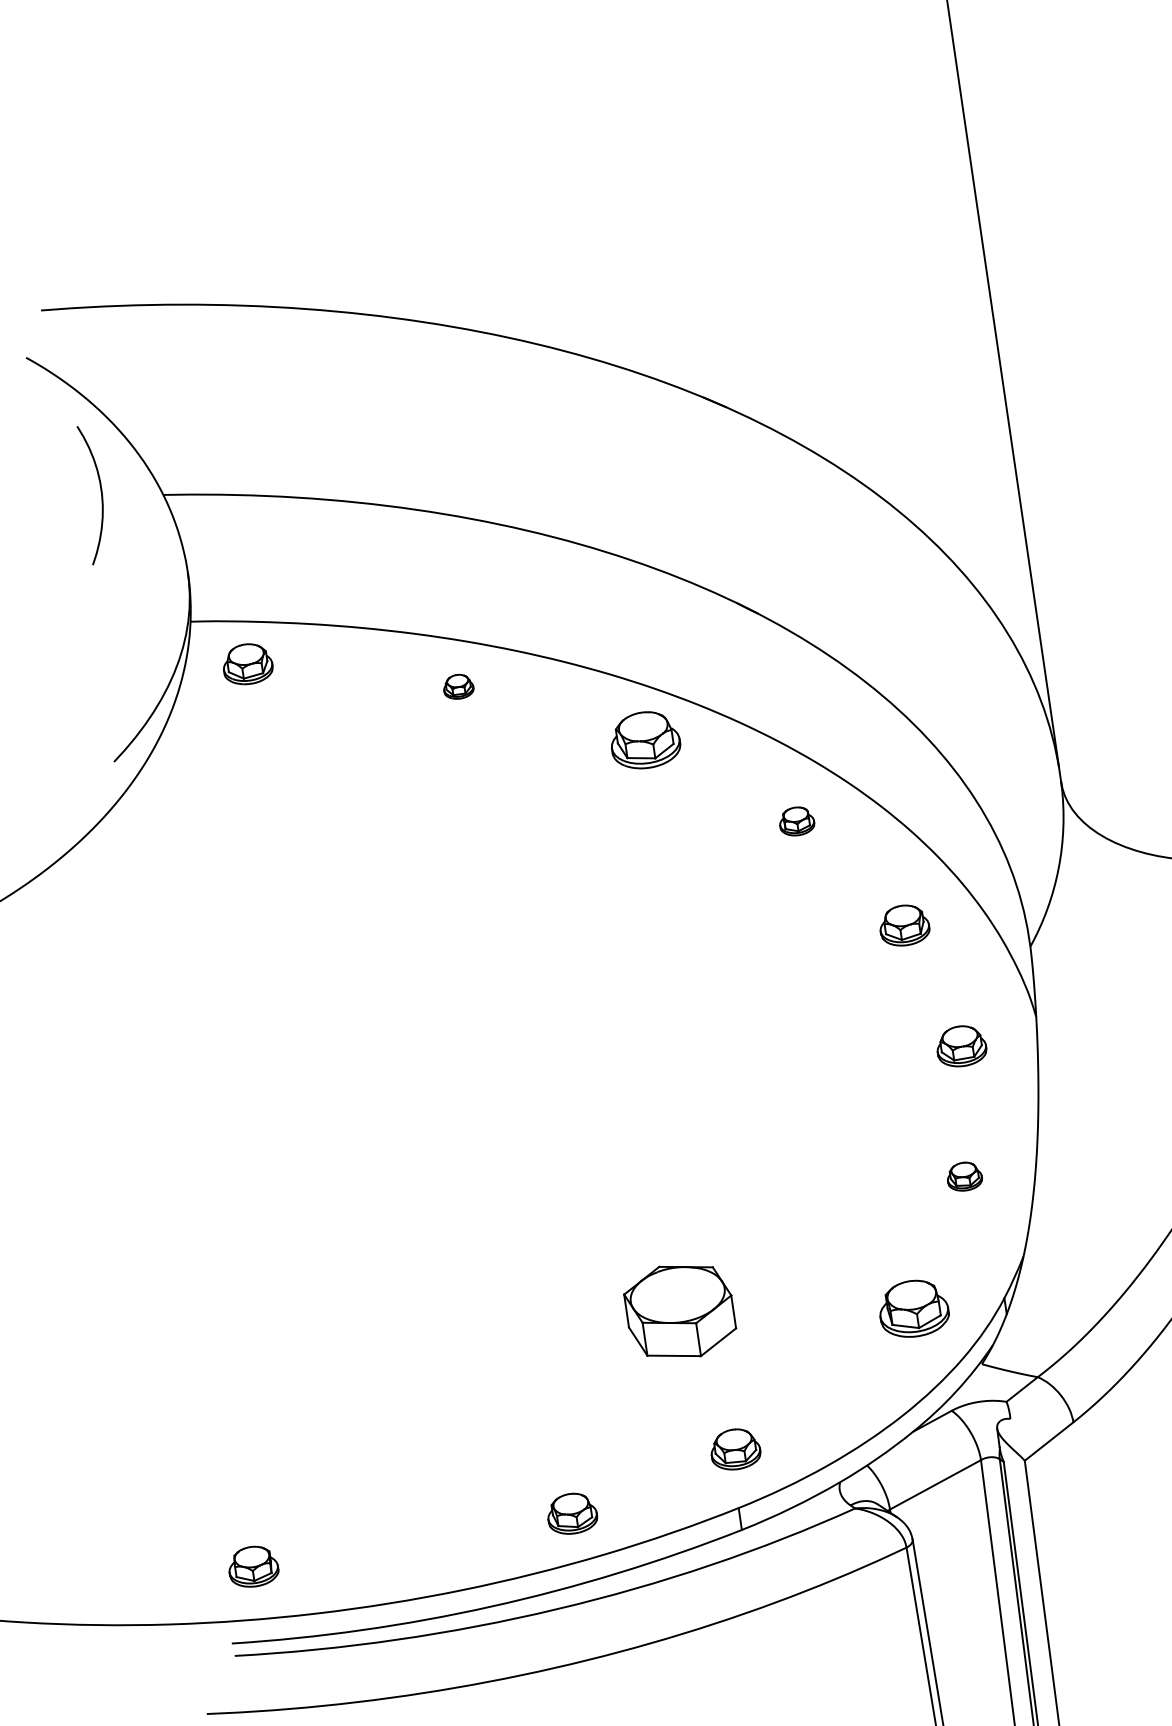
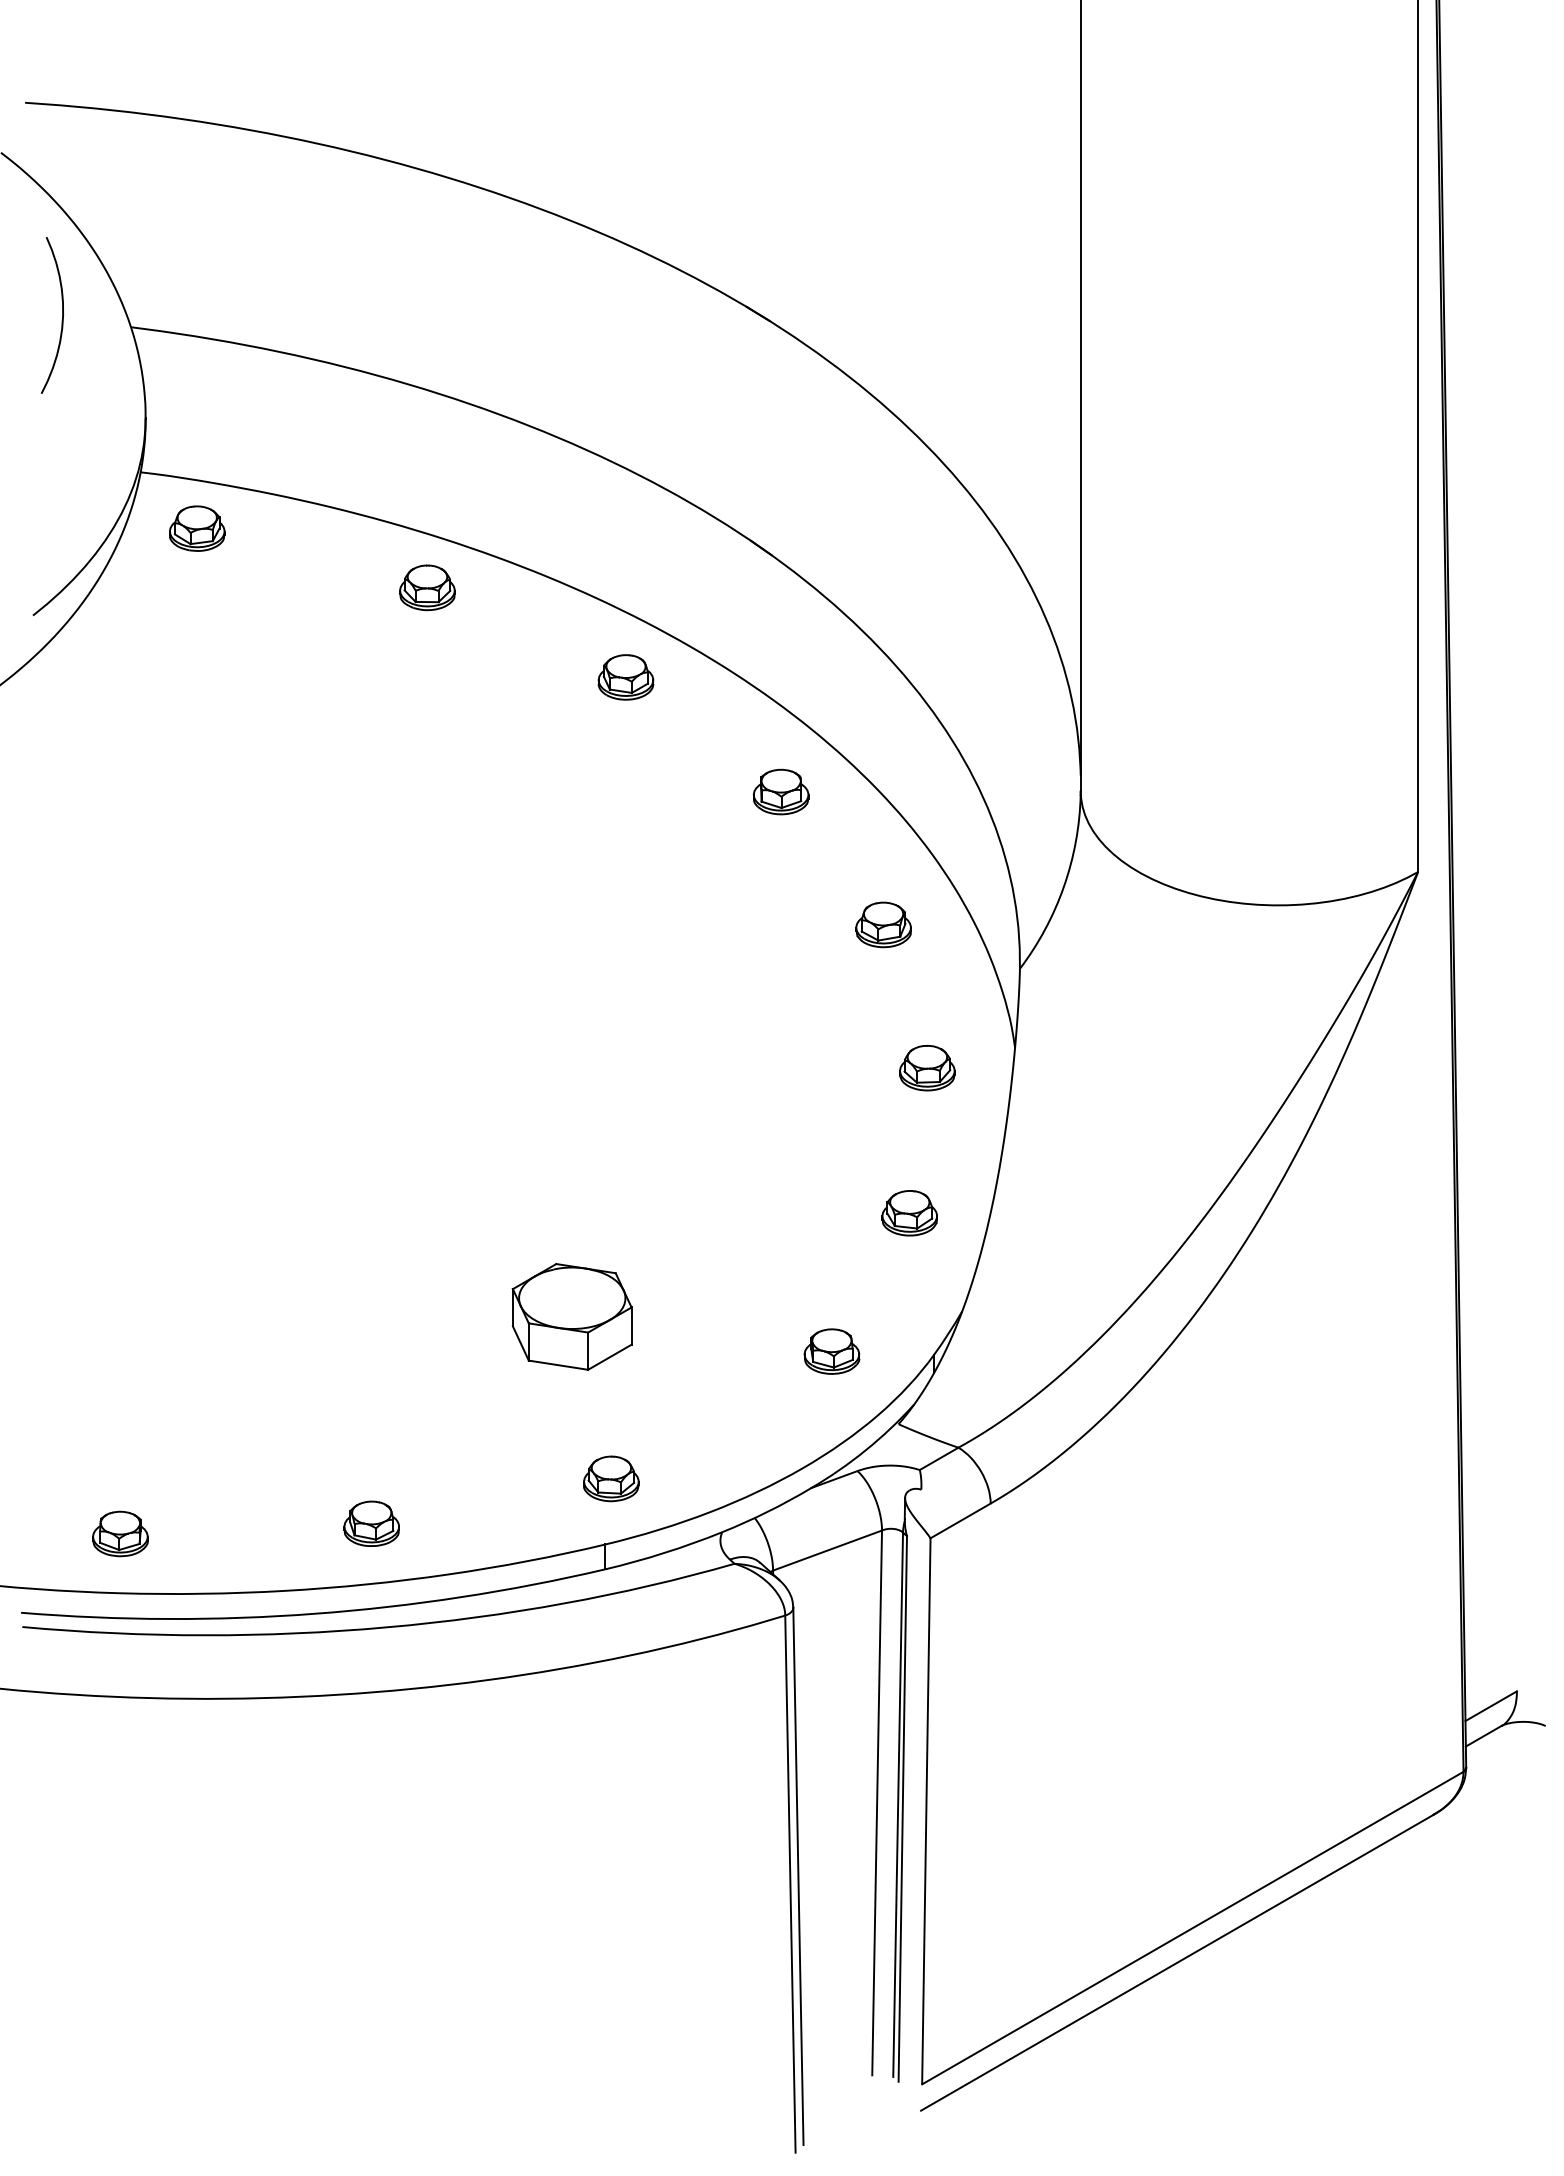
part: (458, 686) -> (427, 587), size x1.67
part: (644, 740) -> (625, 677), size x0.71
part: (796, 821) -> (780, 791), size x1.43
part: (964, 1176) -> (909, 1213), size x1.43
part: (913, 1308) -> (831, 1351), size x0.71
part: (571, 1513) -> (371, 1523), moved
part: (253, 1566) -> (120, 1533), moved

